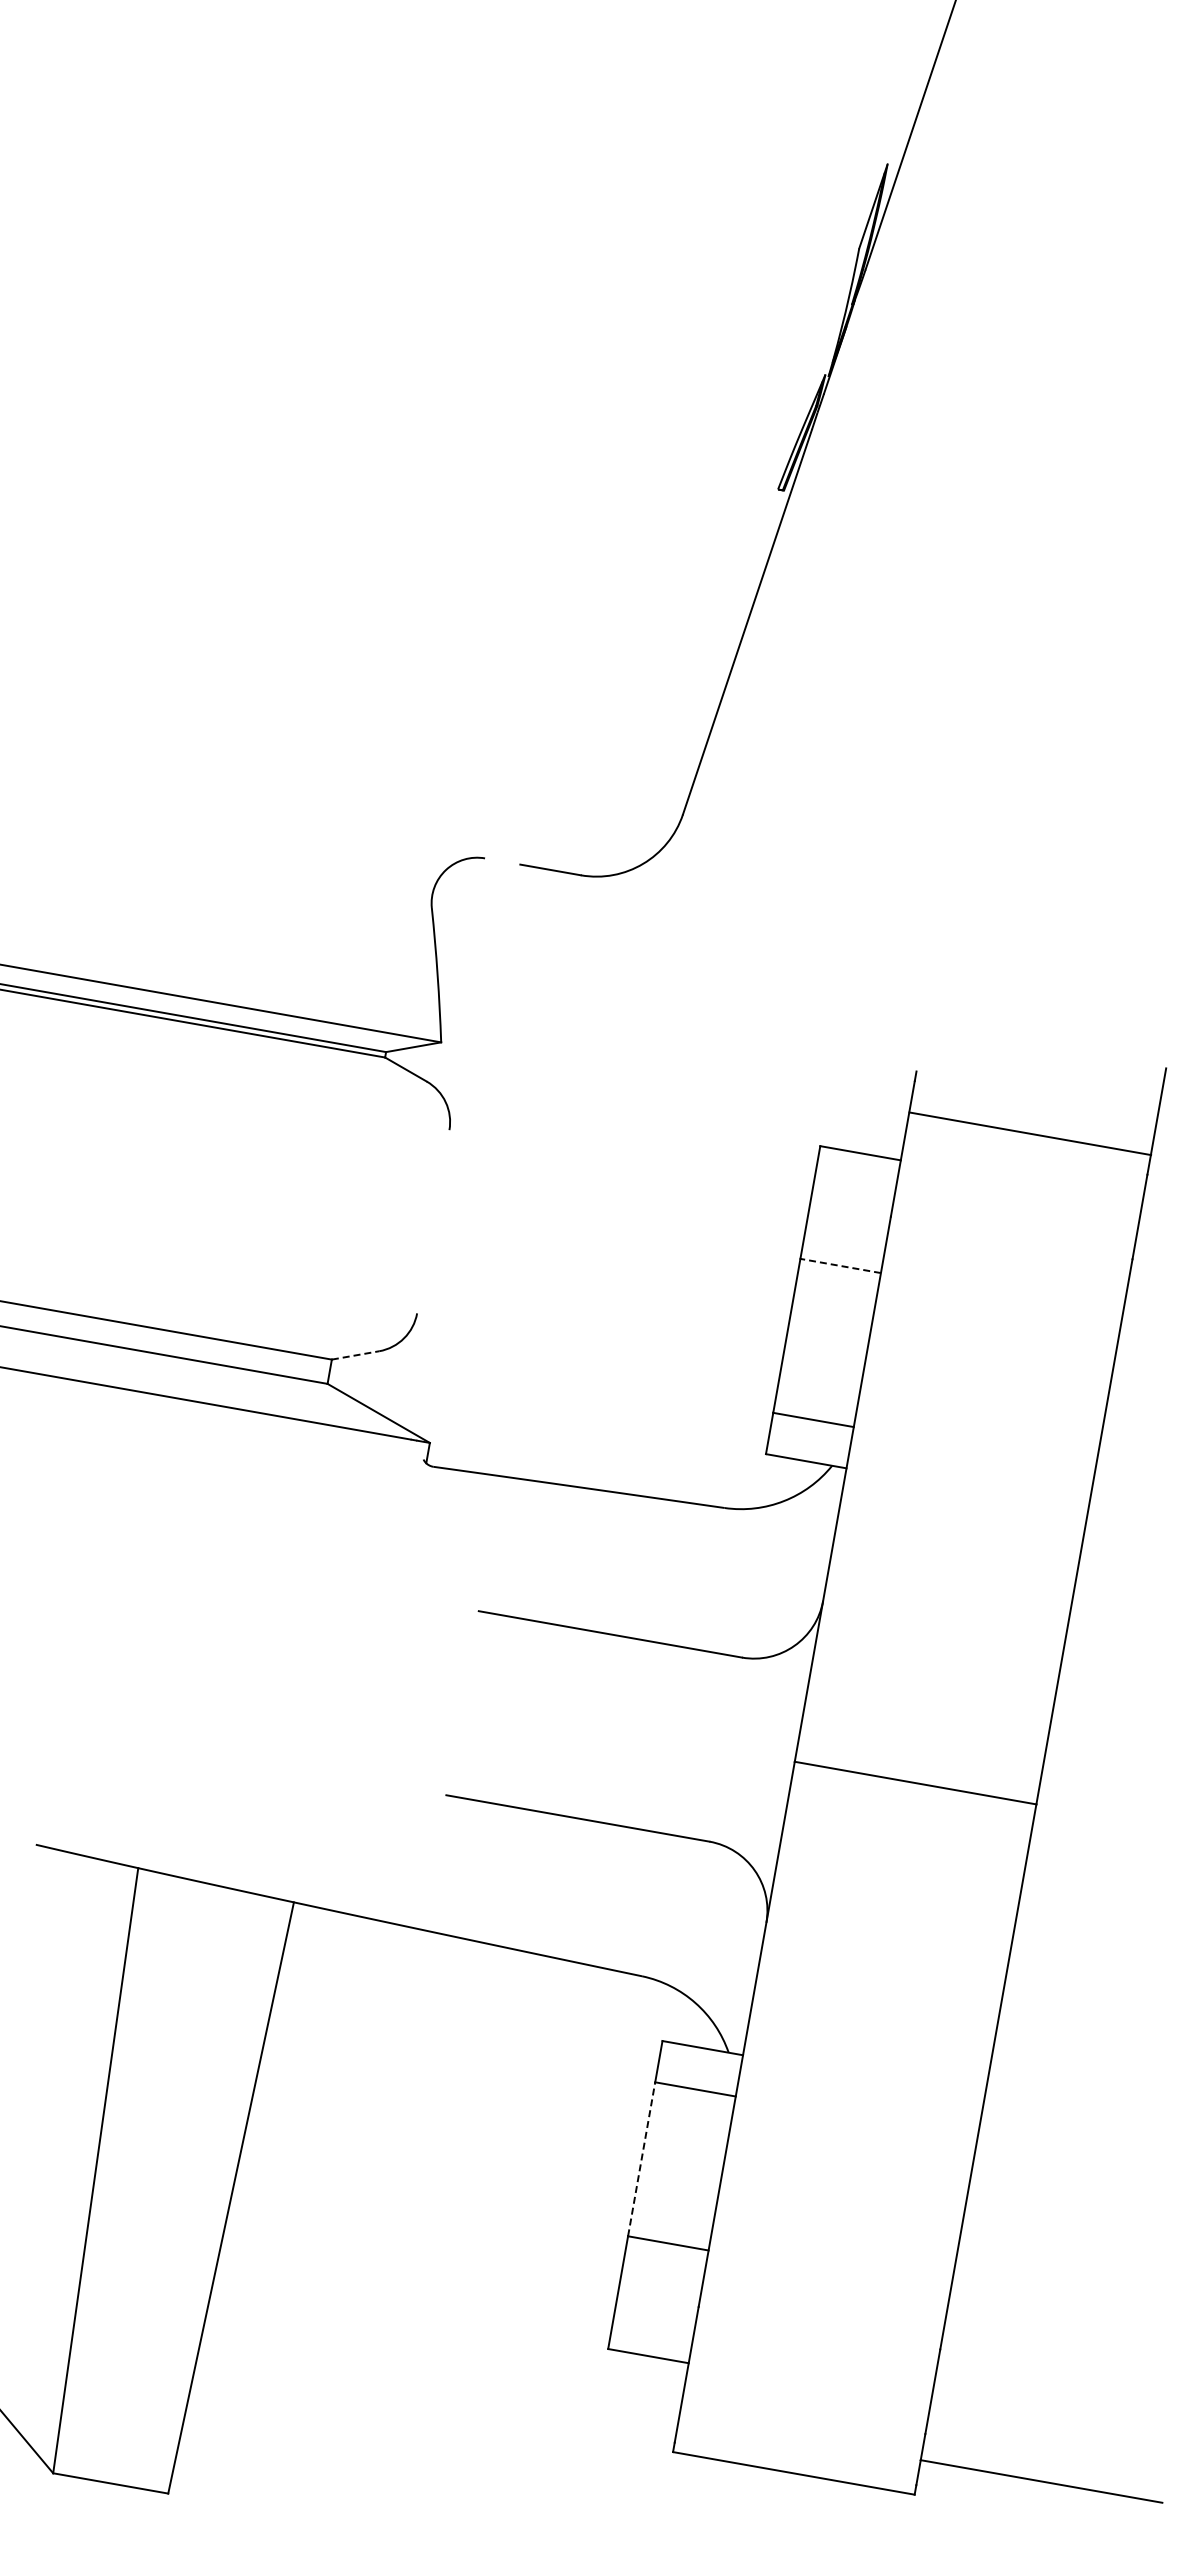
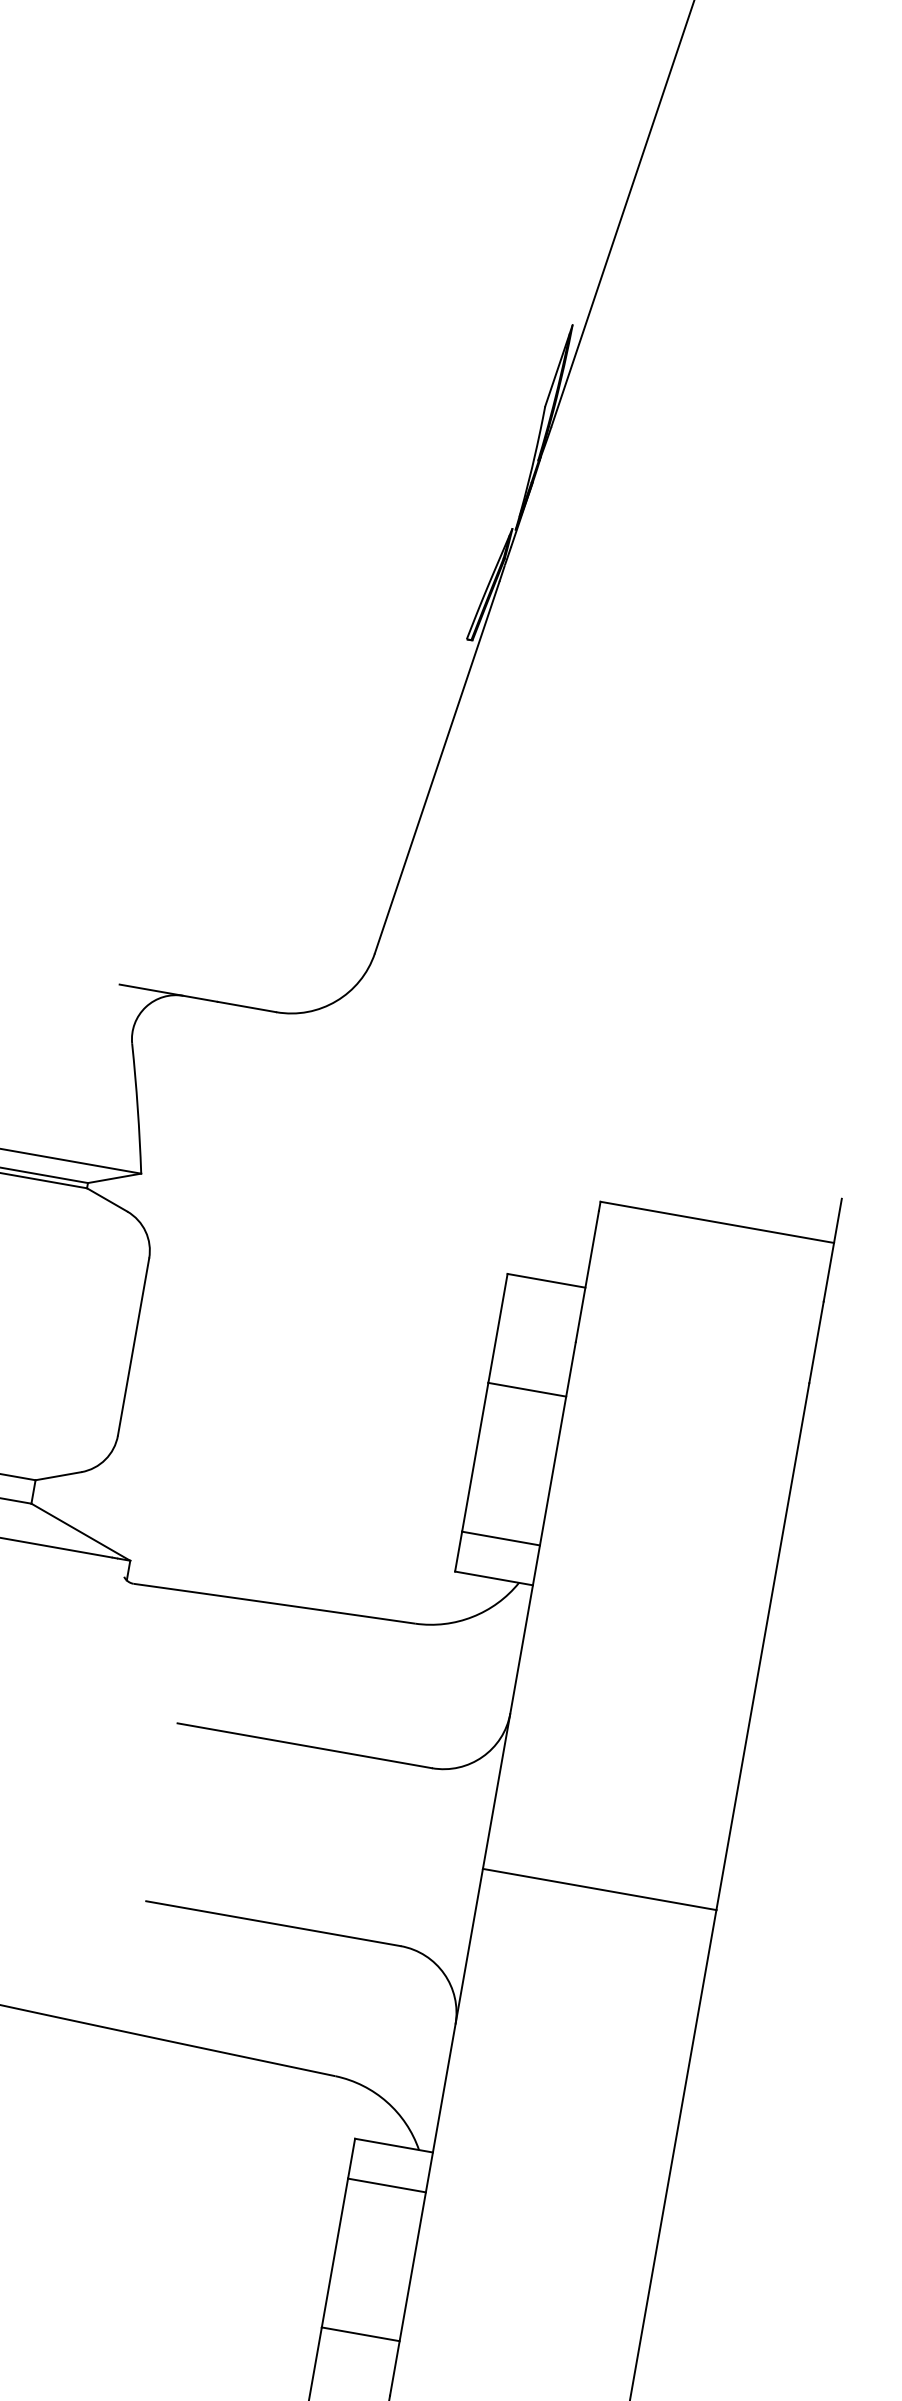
line: (469, 855) -> (168, 993), added
line: (1030, 1133) -> (717, 1222), moved
line: (433, 1221) -> (133, 1346), added
line: (840, 1265) -> (527, 1389), dashed -> solid
line: (356, 1355) -> (59, 1476), dashed -> solid
line: (641, 2158) -> (334, 2252), dashed -> solid

